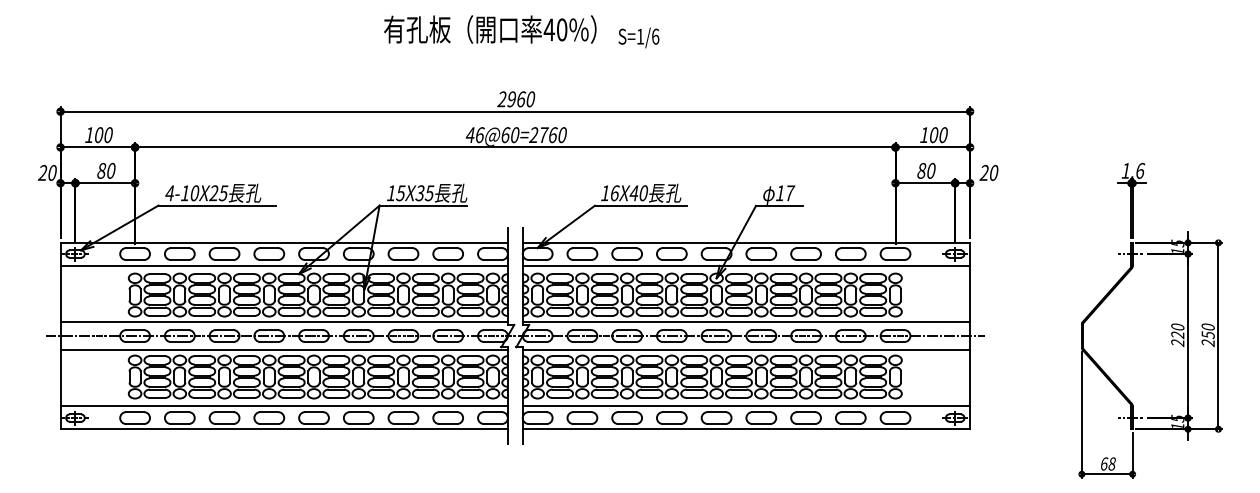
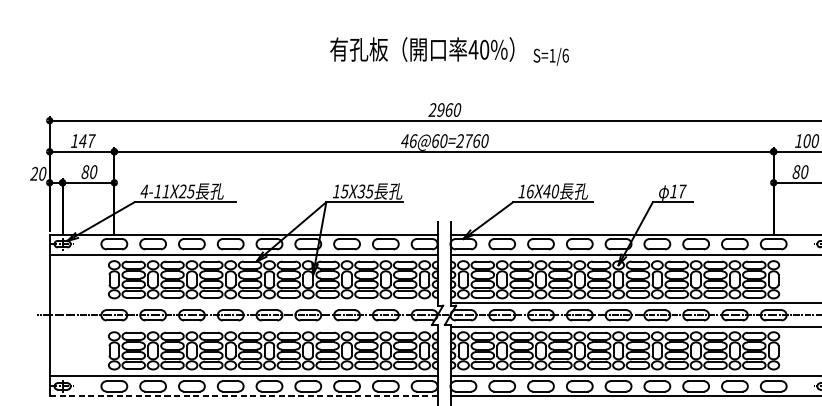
text: (103, 135) -> (86, 141), 100 -> 147
text: (194, 193) -> (165, 191), 4-10X25 -> 4-11X25
line: (283, 322) -> (243, 303), removed
line: (283, 349) -> (243, 326), removed
line: (284, 429) -> (243, 396), solid -> dashed

